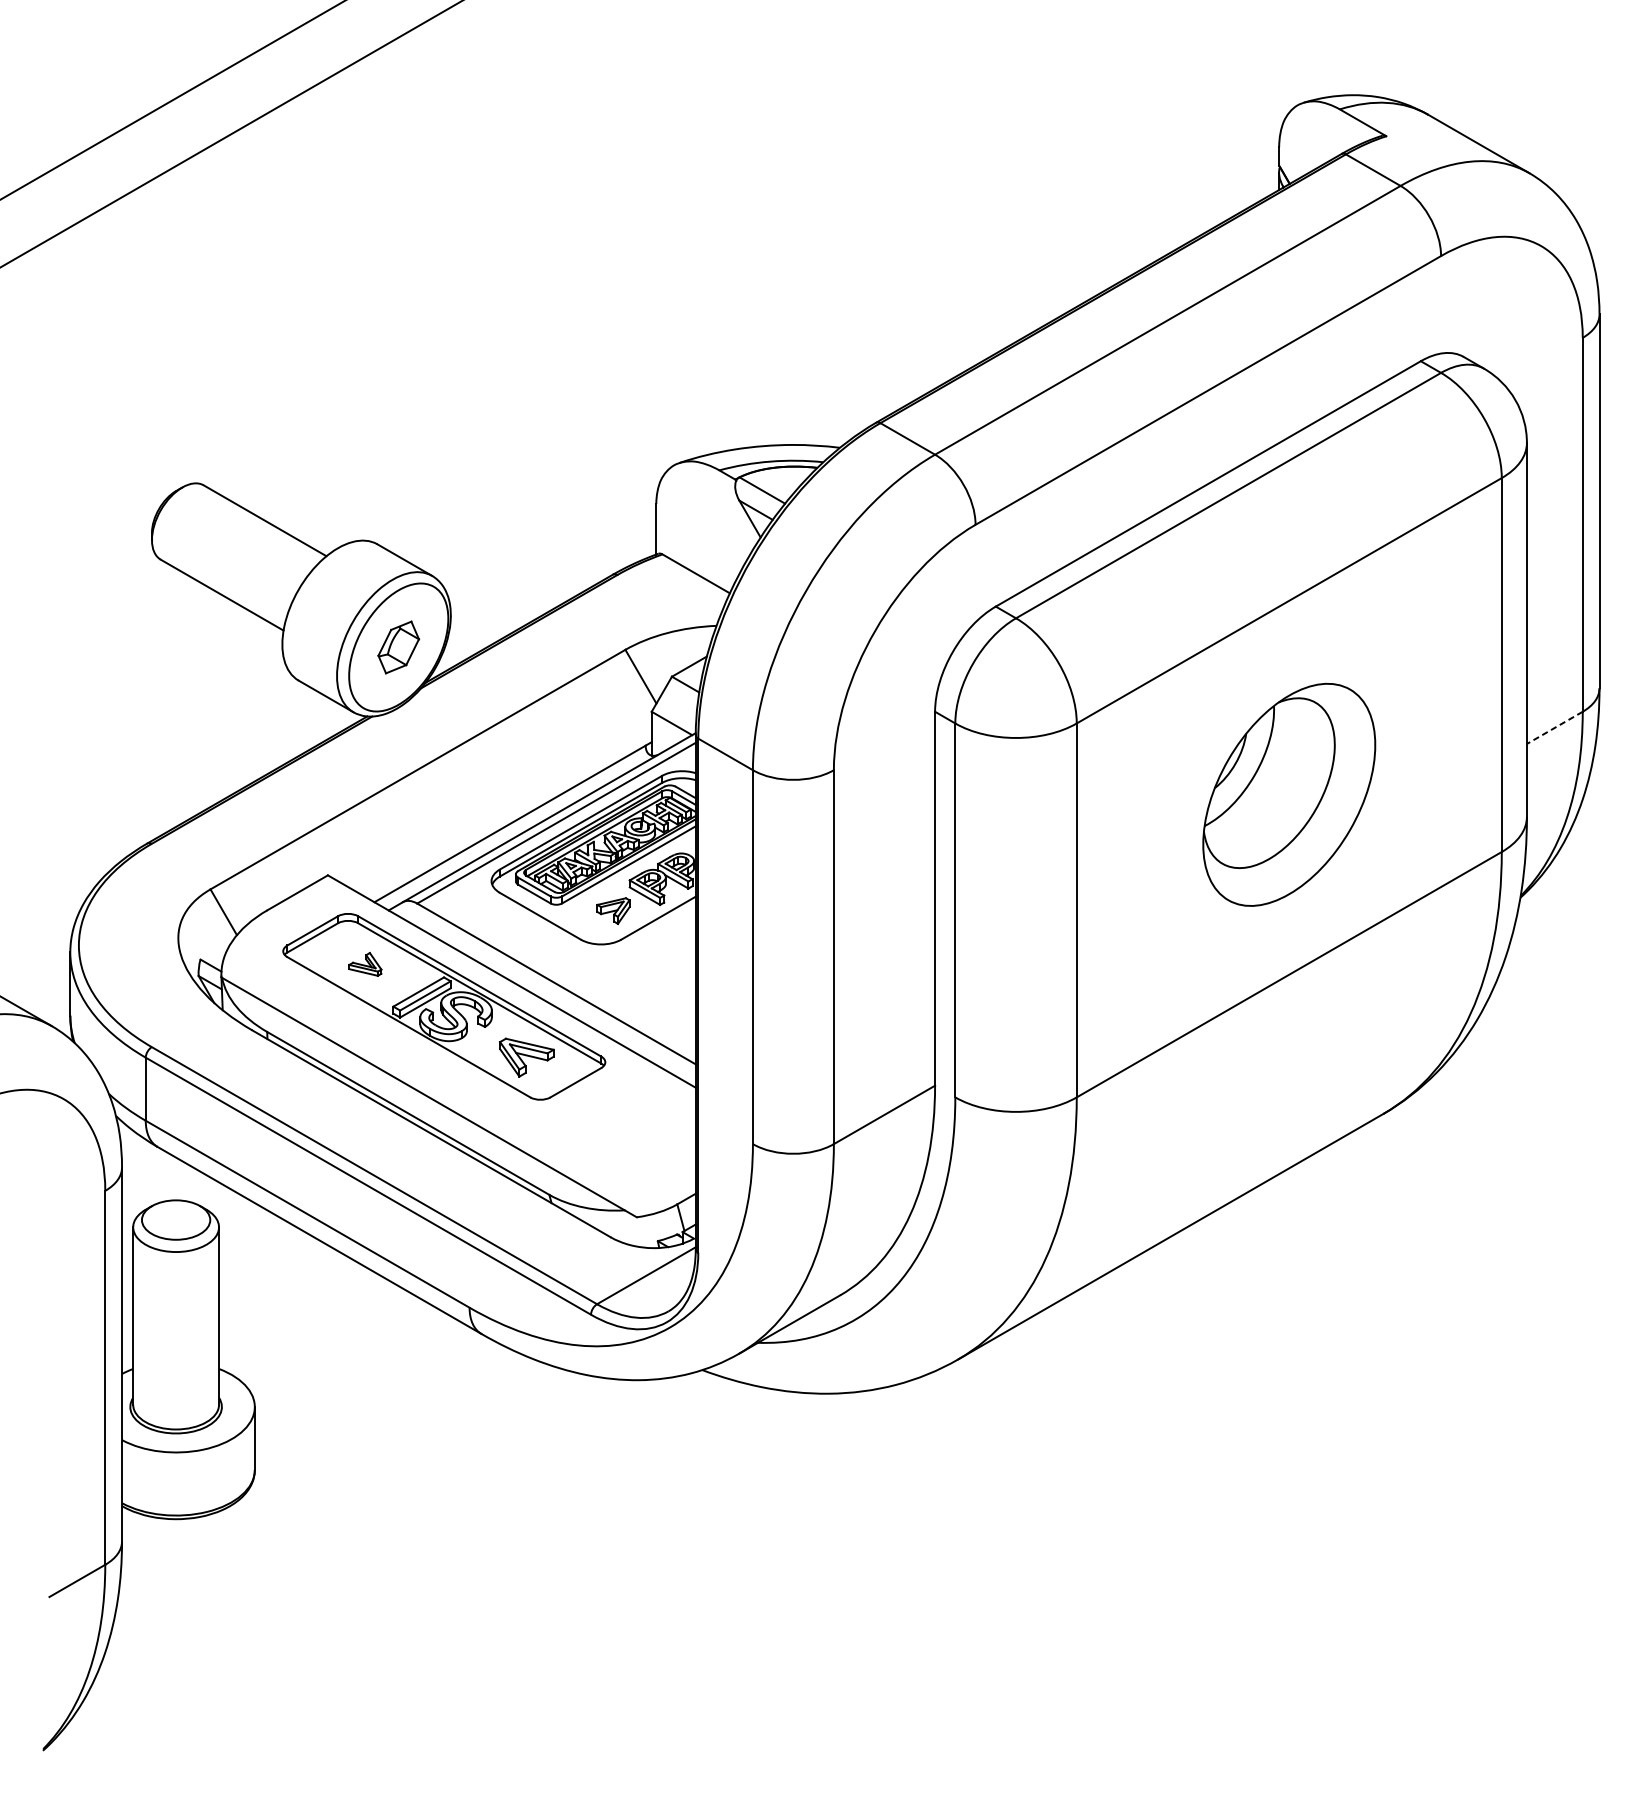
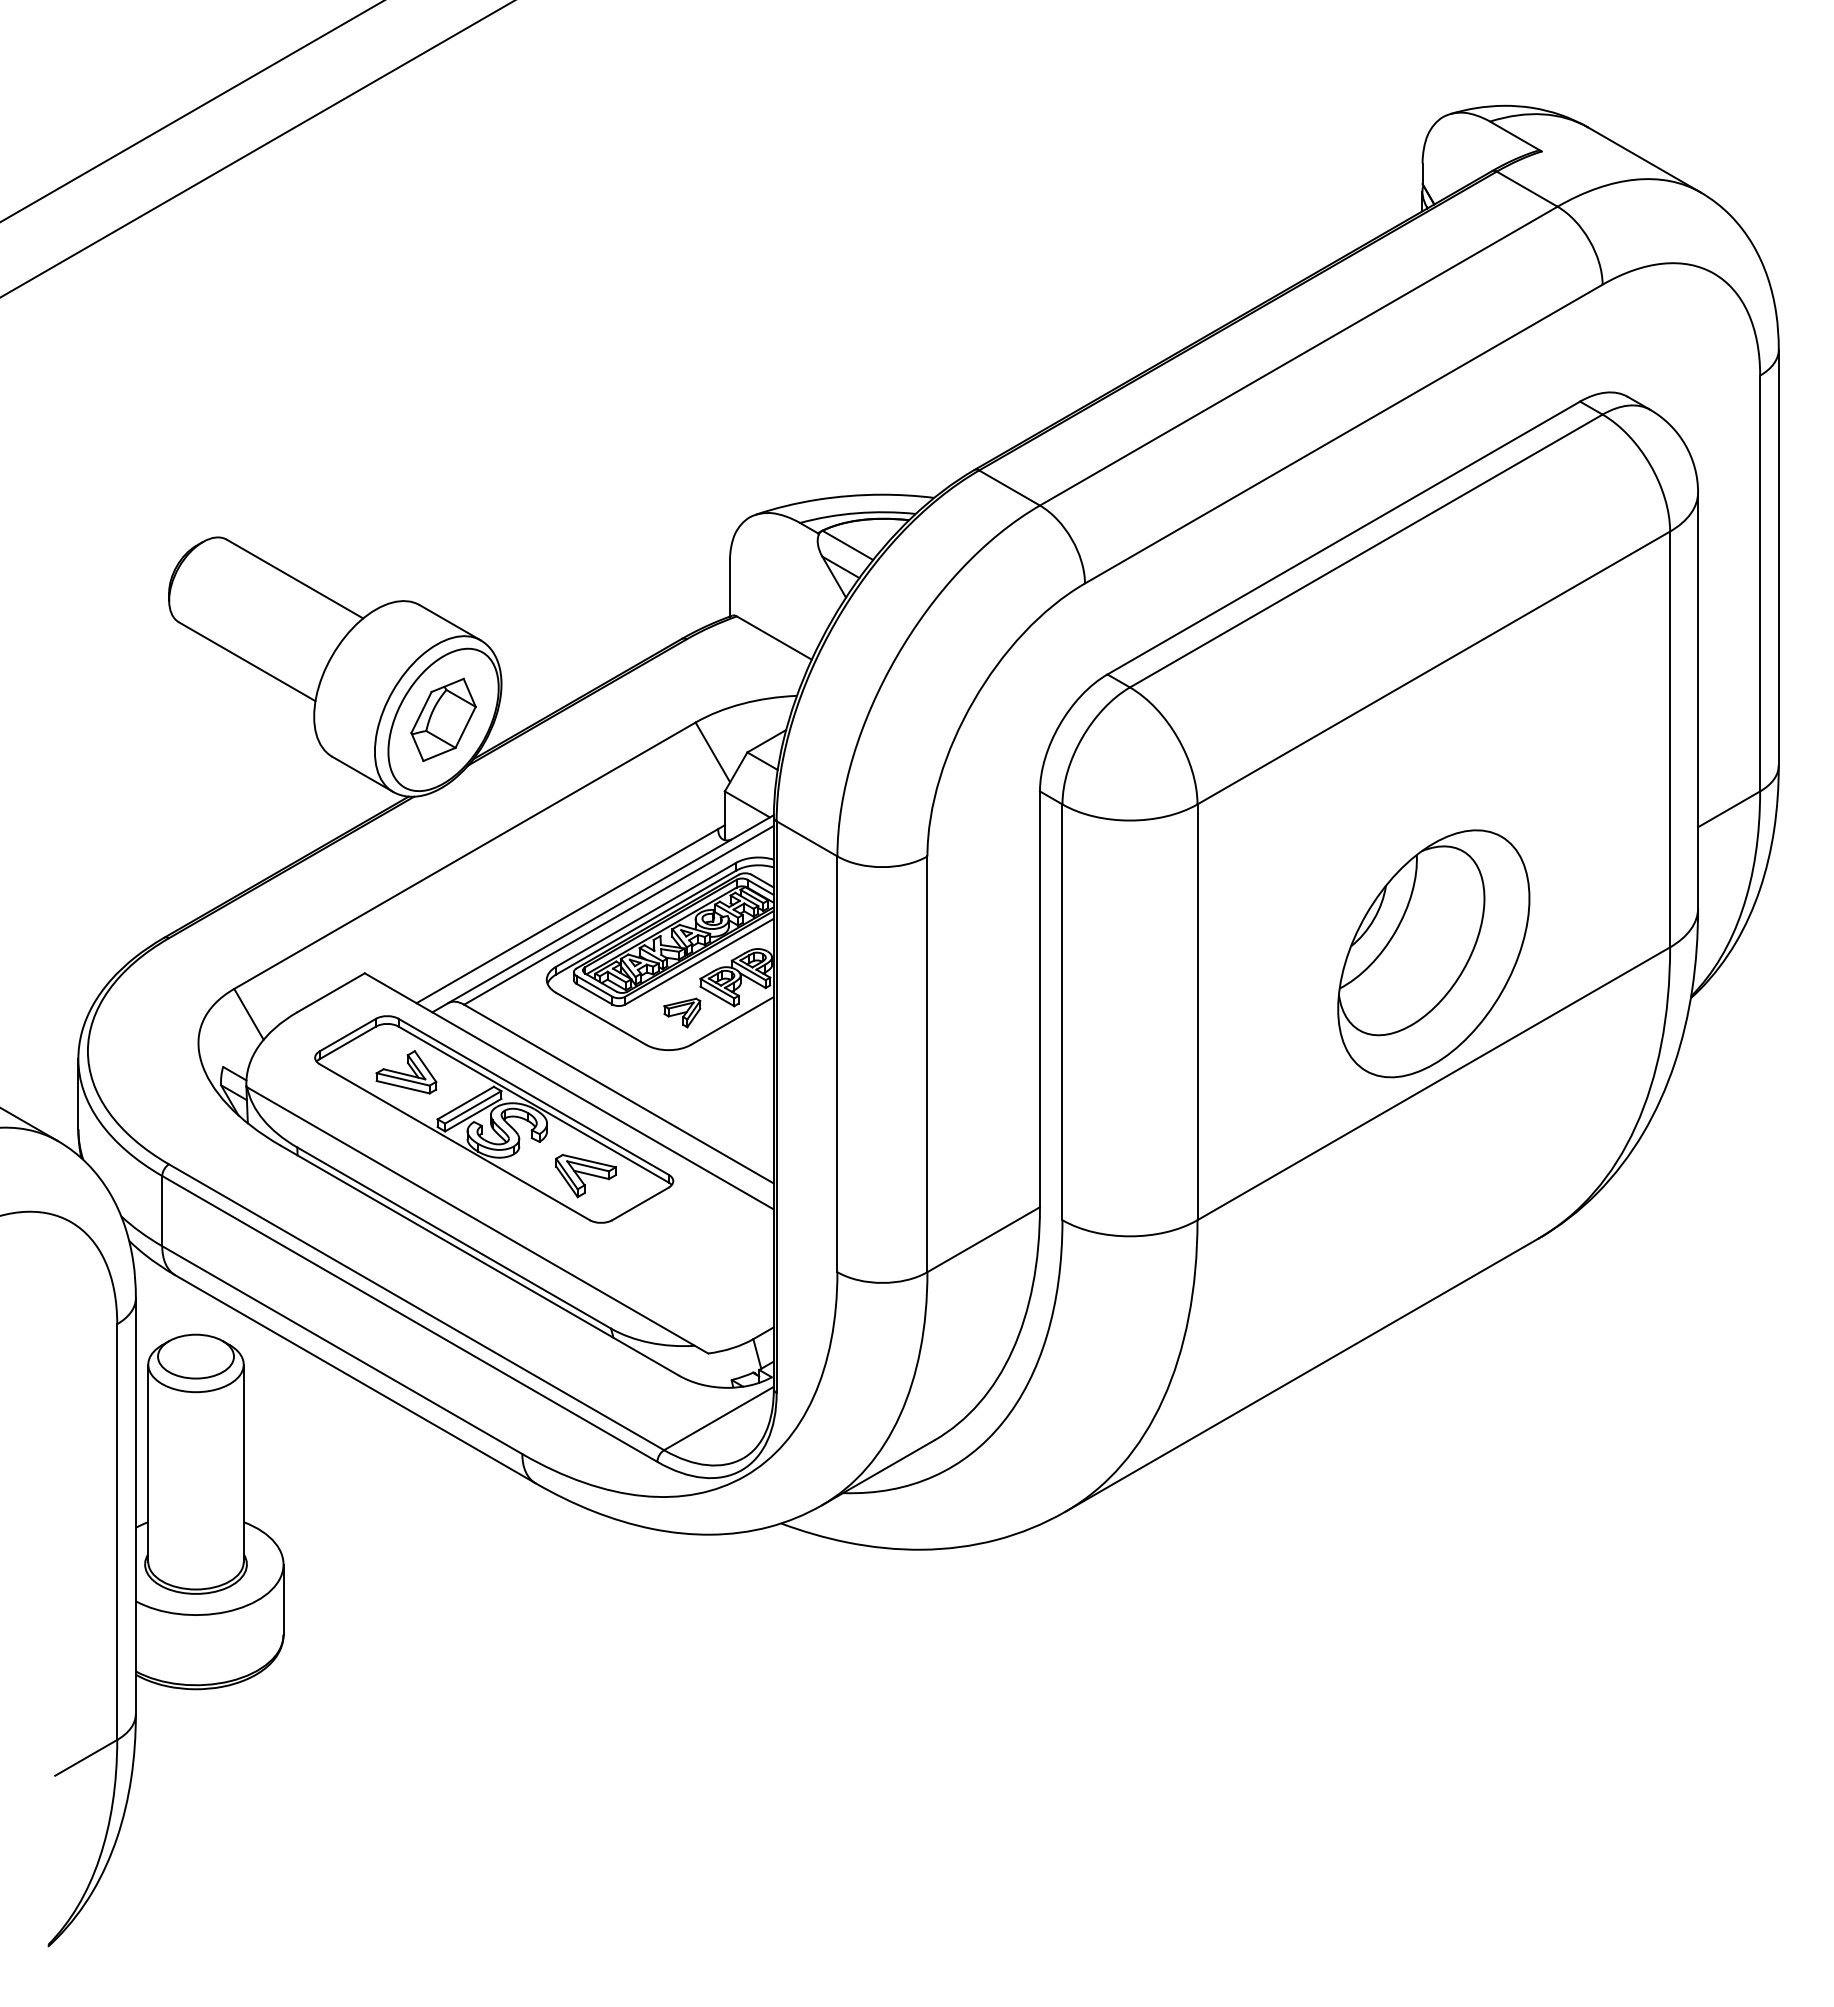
part: (398, 647) -> (443, 719), size x1.43
line: (1555, 728) -> (1729, 809), dashed -> solid
part: (1288, 794) -> (1433, 953), moved
part: (365, 964) -> (406, 1072), size x1.67

